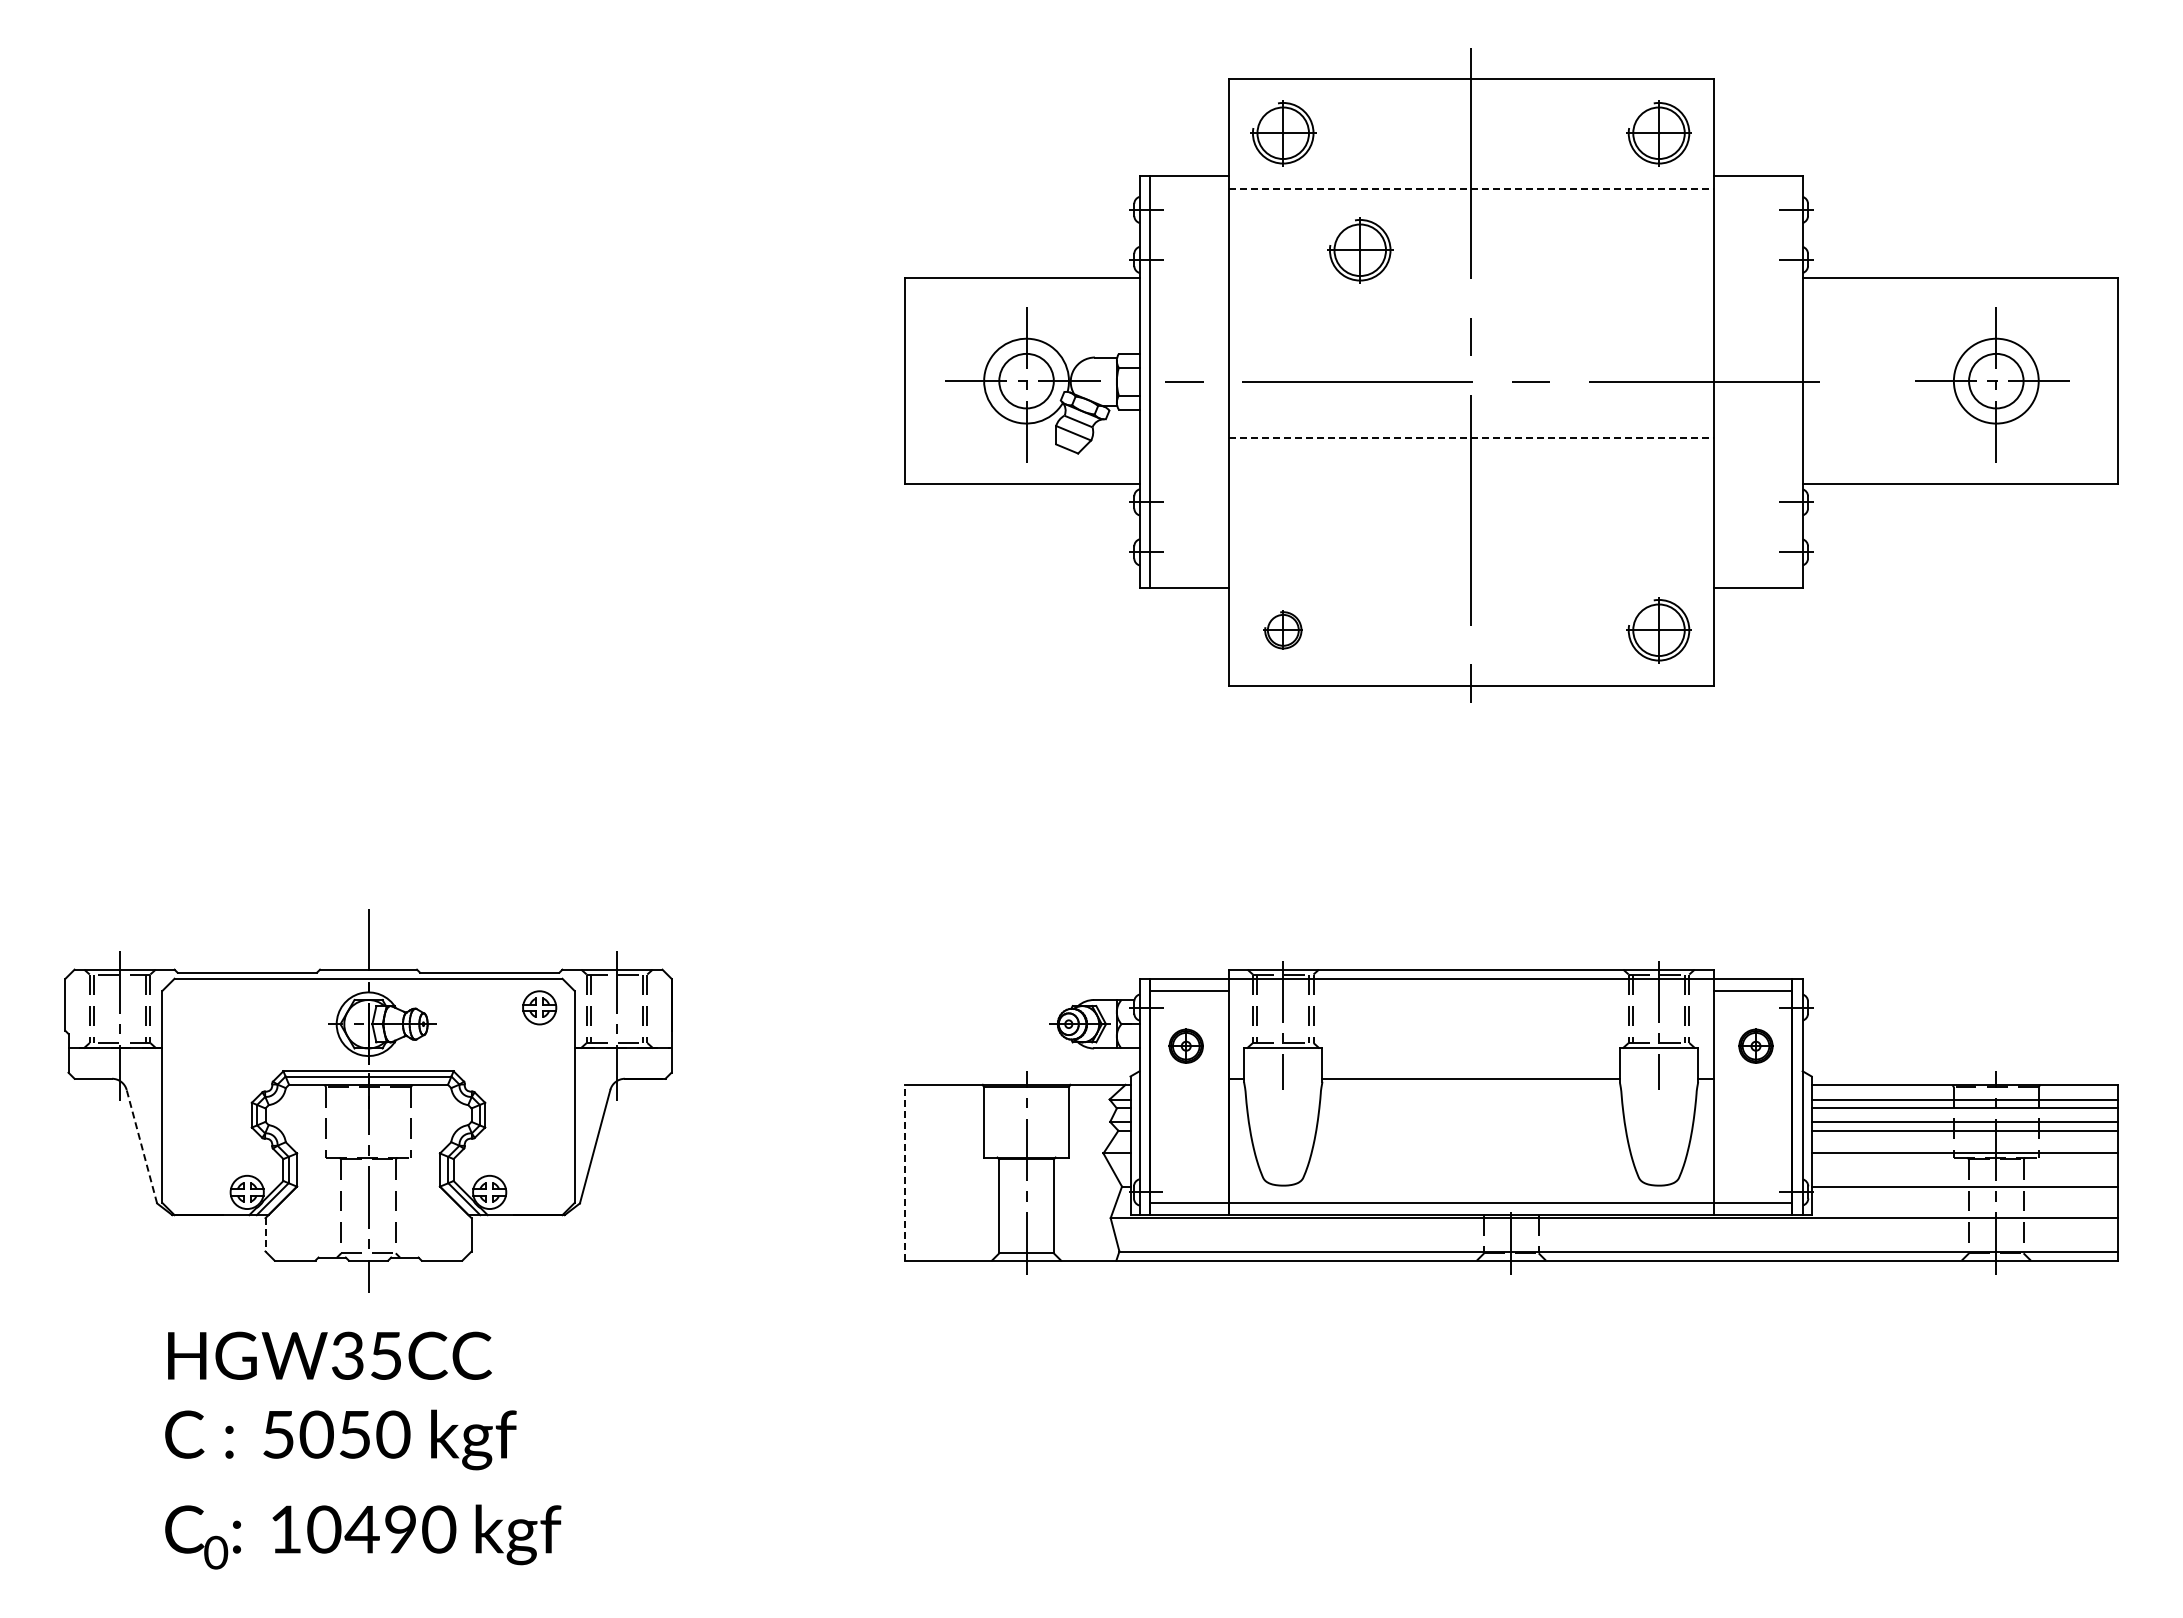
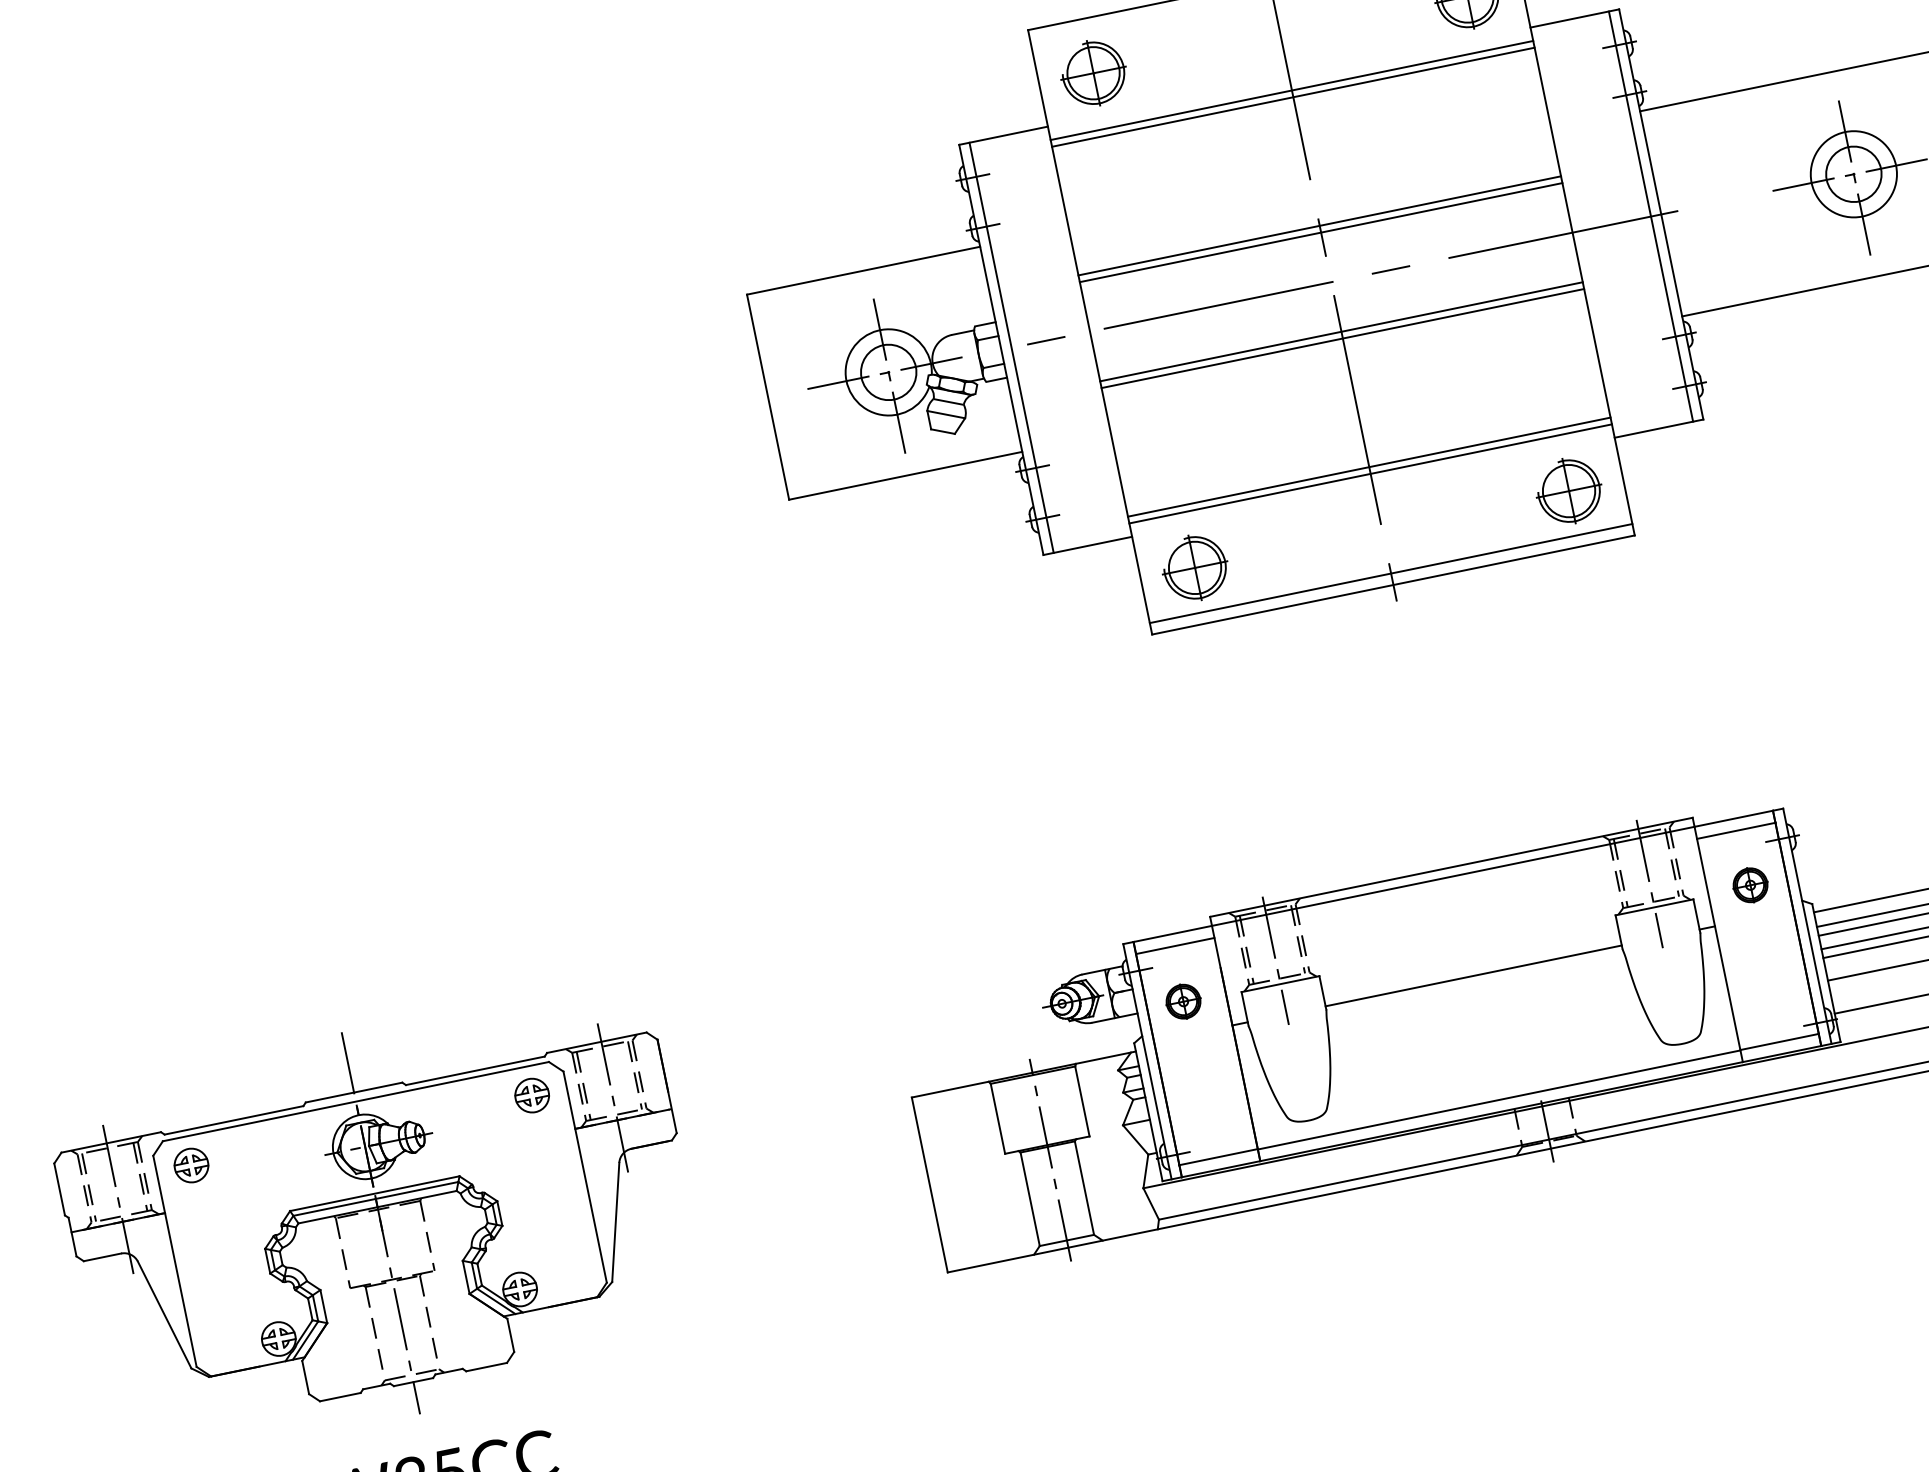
line: (1471, 189) -> (1292, 90), dashed -> solid
line: (1470, 195) -> (1292, 96), added
part: (1360, 250) -> (1194, 174), removed
line: (1470, 325) -> (1319, 226), added
line: (1470, 331) -> (1320, 232), added
line: (1792, 381) -> (1651, 216), added
line: (1470, 431) -> (1340, 331), added
line: (1471, 438) -> (1343, 338), dashed -> solid
line: (1470, 567) -> (1368, 467), added
line: (1470, 574) -> (1370, 474), added
part: (1283, 630) -> (1195, 568), size x1.67
line: (1470, 674) -> (1390, 573), added
part: (196, 1007) -> (190, 1165), added
line: (141, 1146) -> (164, 1314), dashed -> solid
line: (905, 1172) -> (929, 1184), dashed -> solid
line: (265, 1234) -> (305, 1377), dashed -> solid

